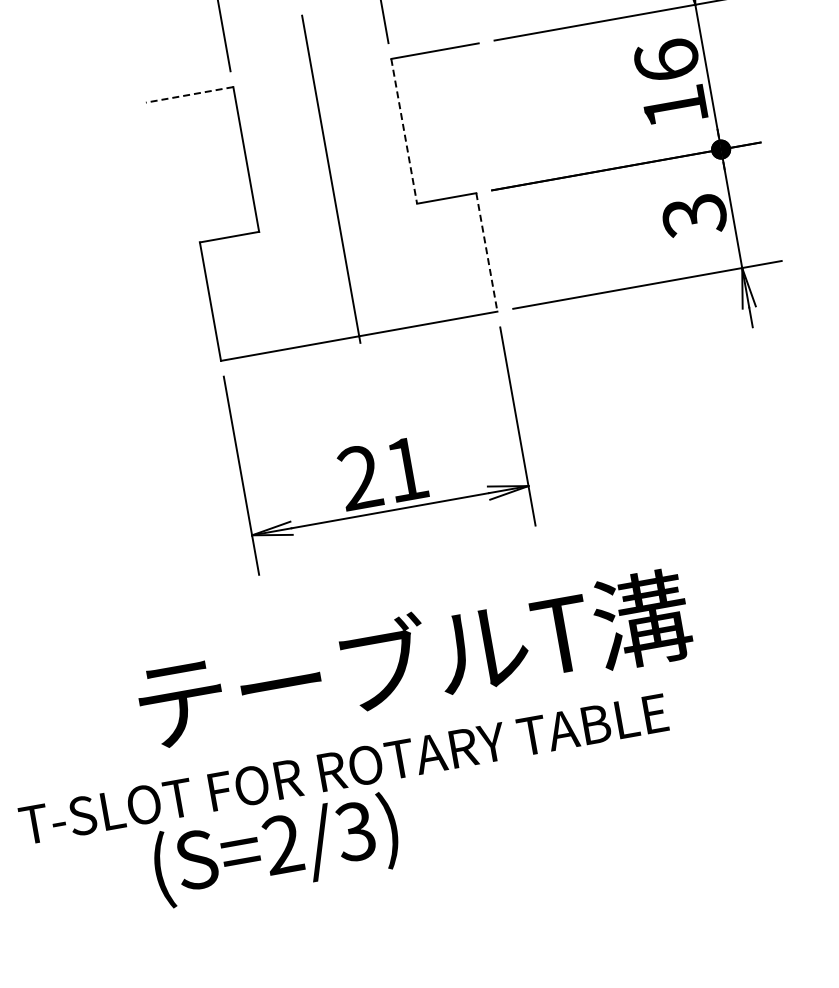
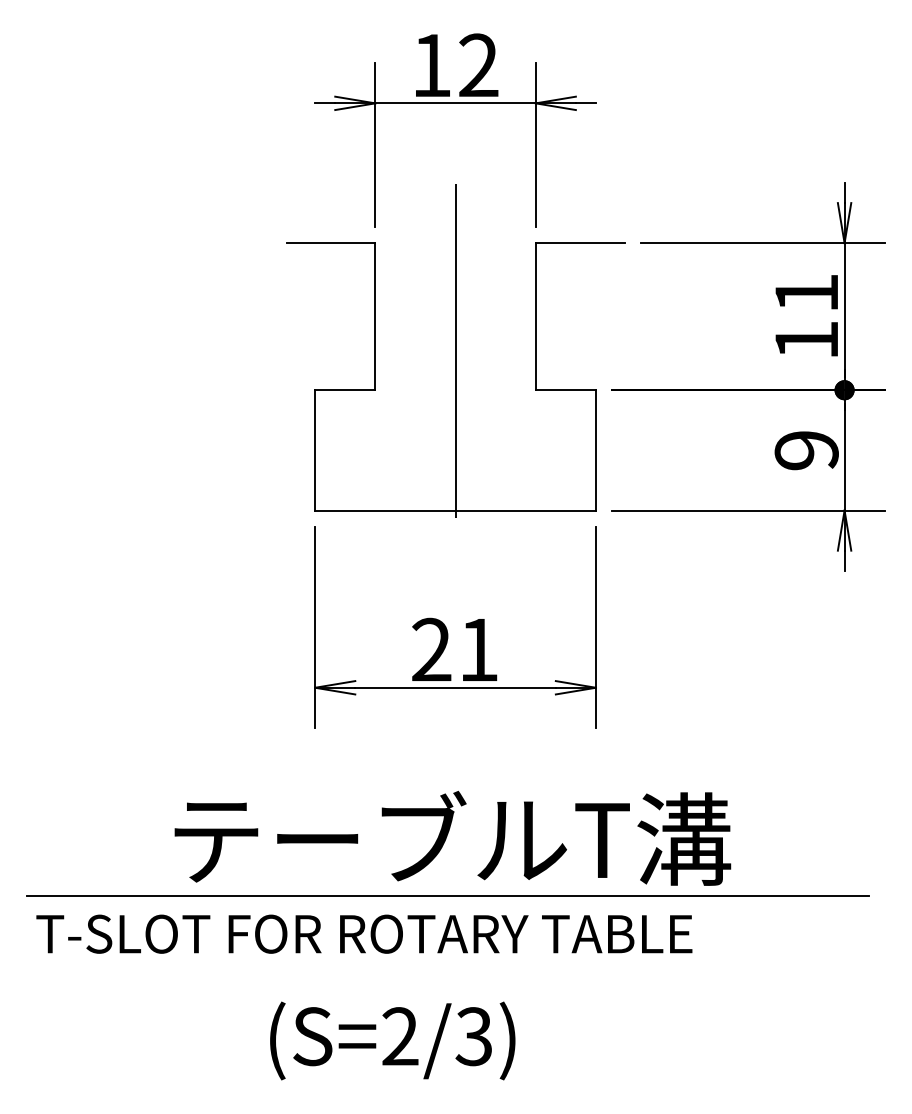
text: (666, 60) -> (806, 292), 16 -> 11
line: (189, 95) -> (330, 243), dashed -> solid
line: (403, 131) -> (535, 316), dashed -> solid
text: (694, 216) -> (806, 451), 3 -> 9
line: (486, 252) -> (595, 450), dashed -> solid
line: (418, 716) -> (447, 895), added
text: (275, 849) -> (392, 1040), moved

